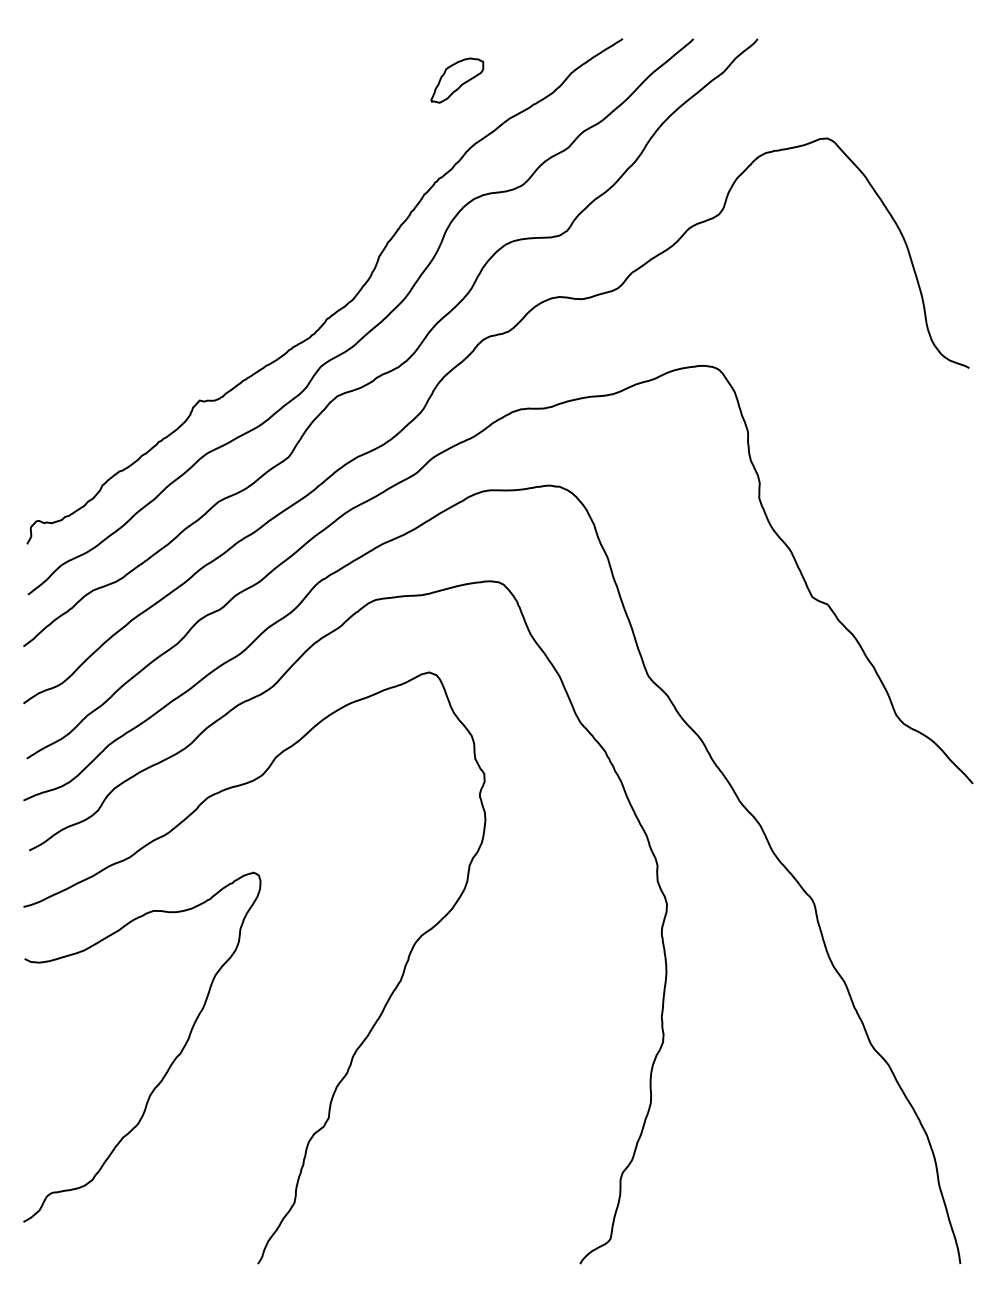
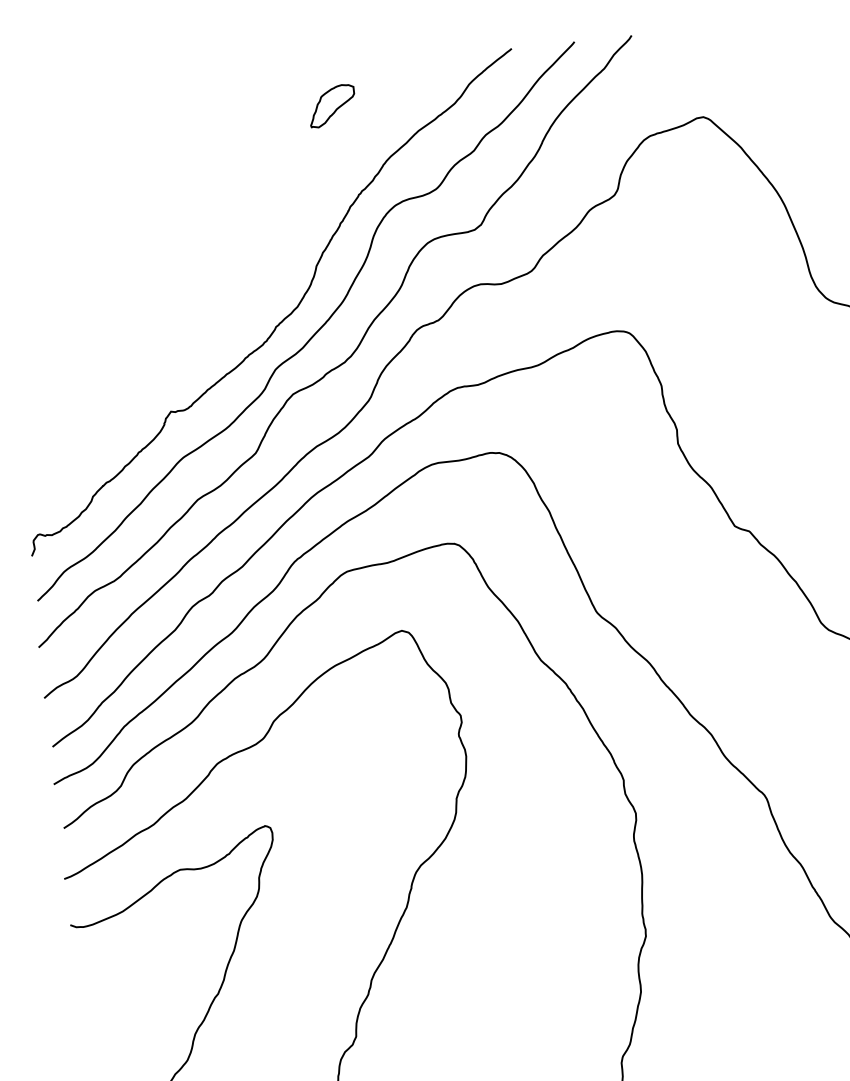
part: (457, 80) -> (332, 105), moved

